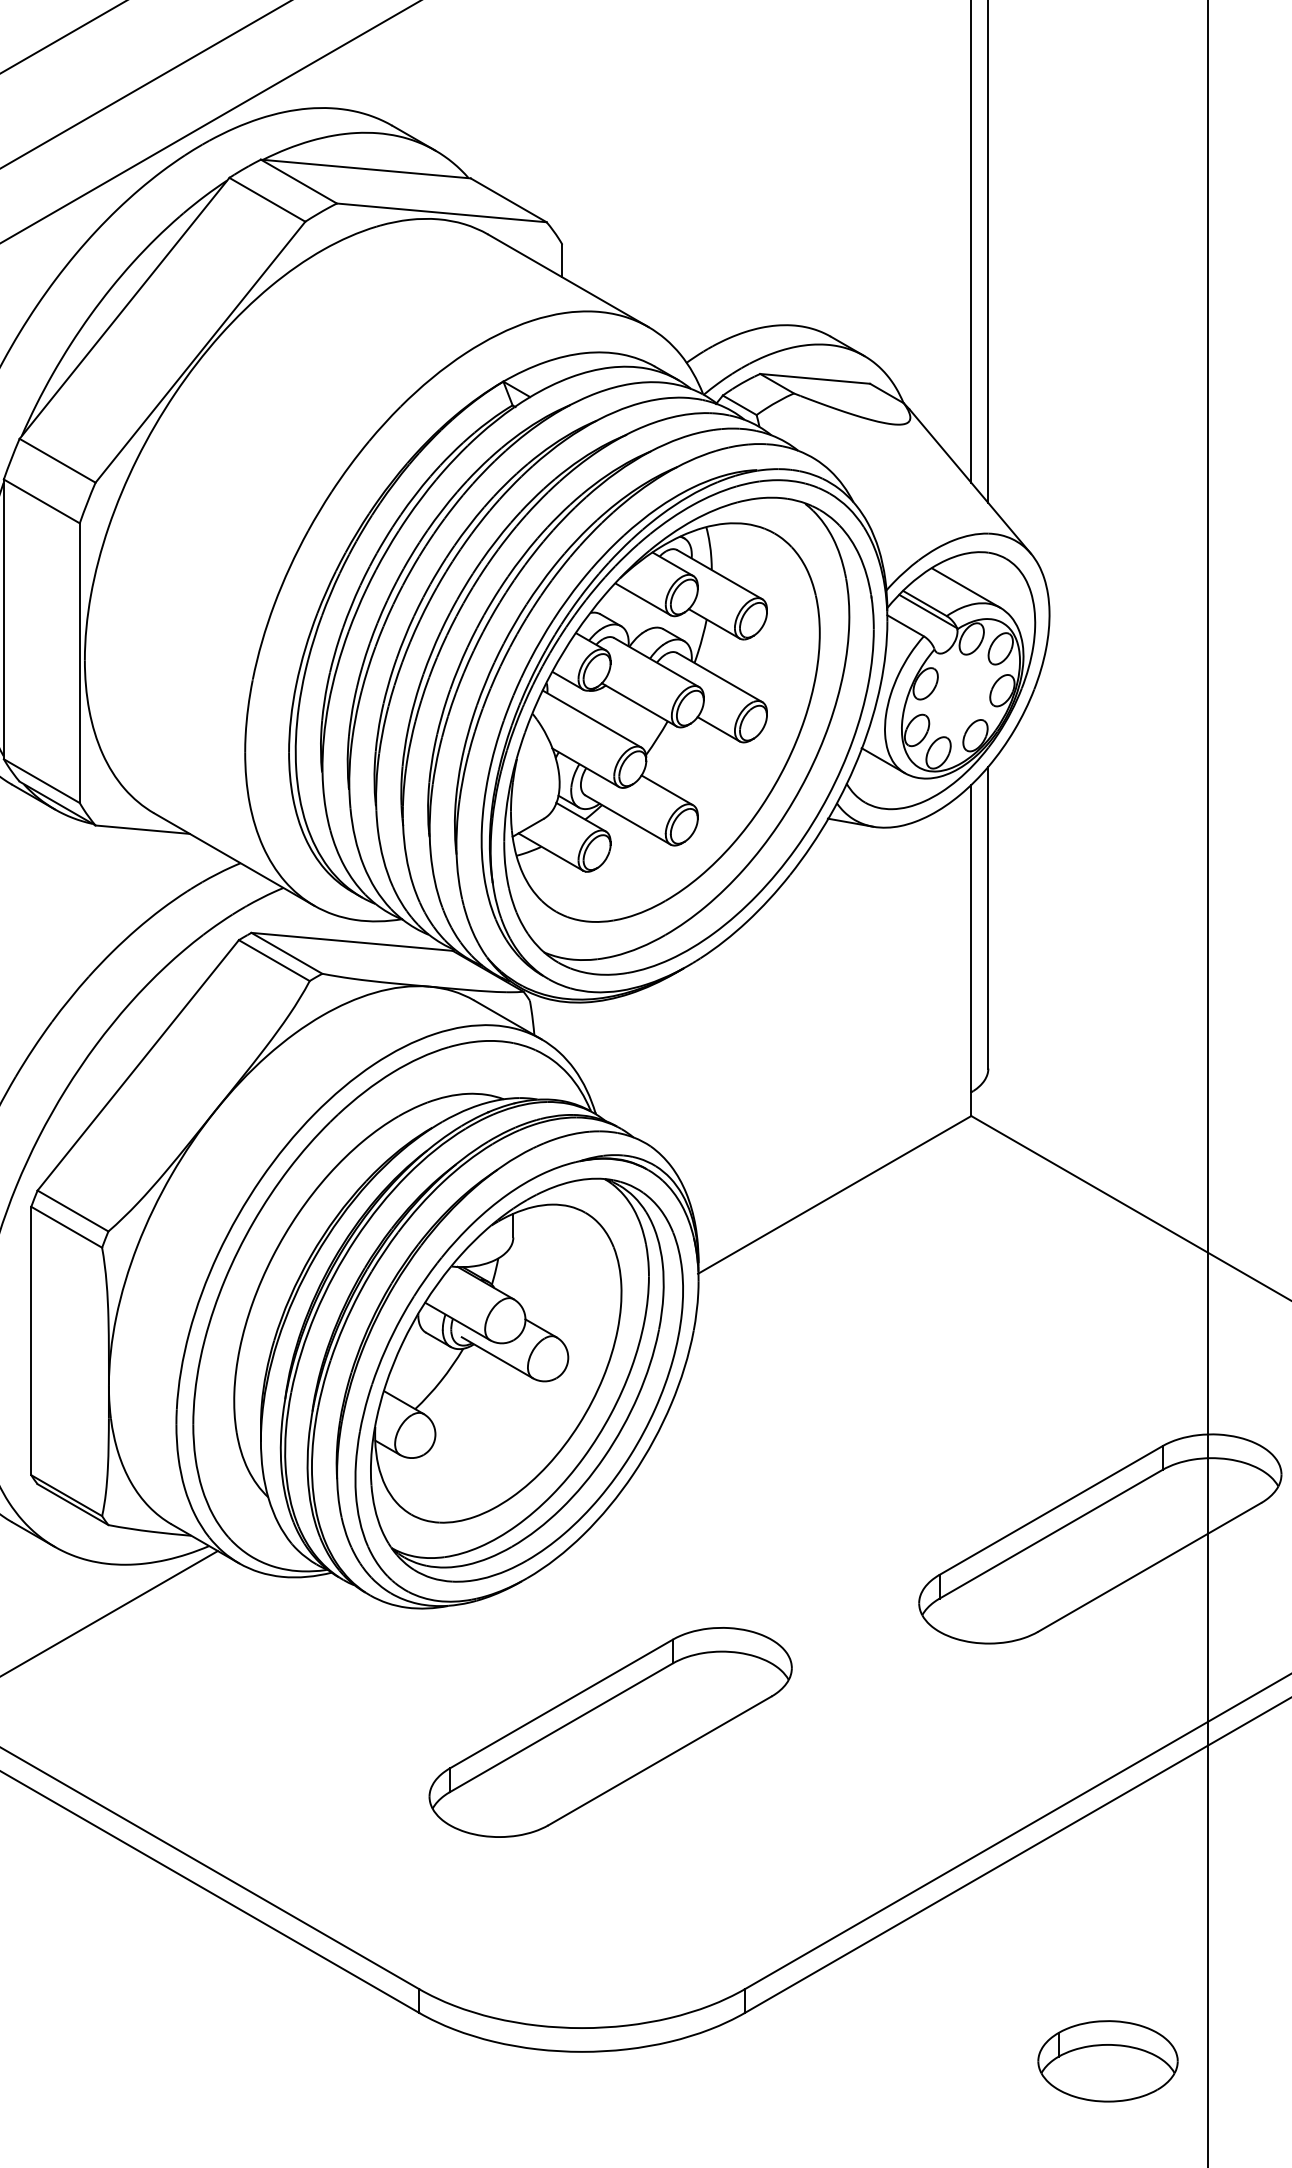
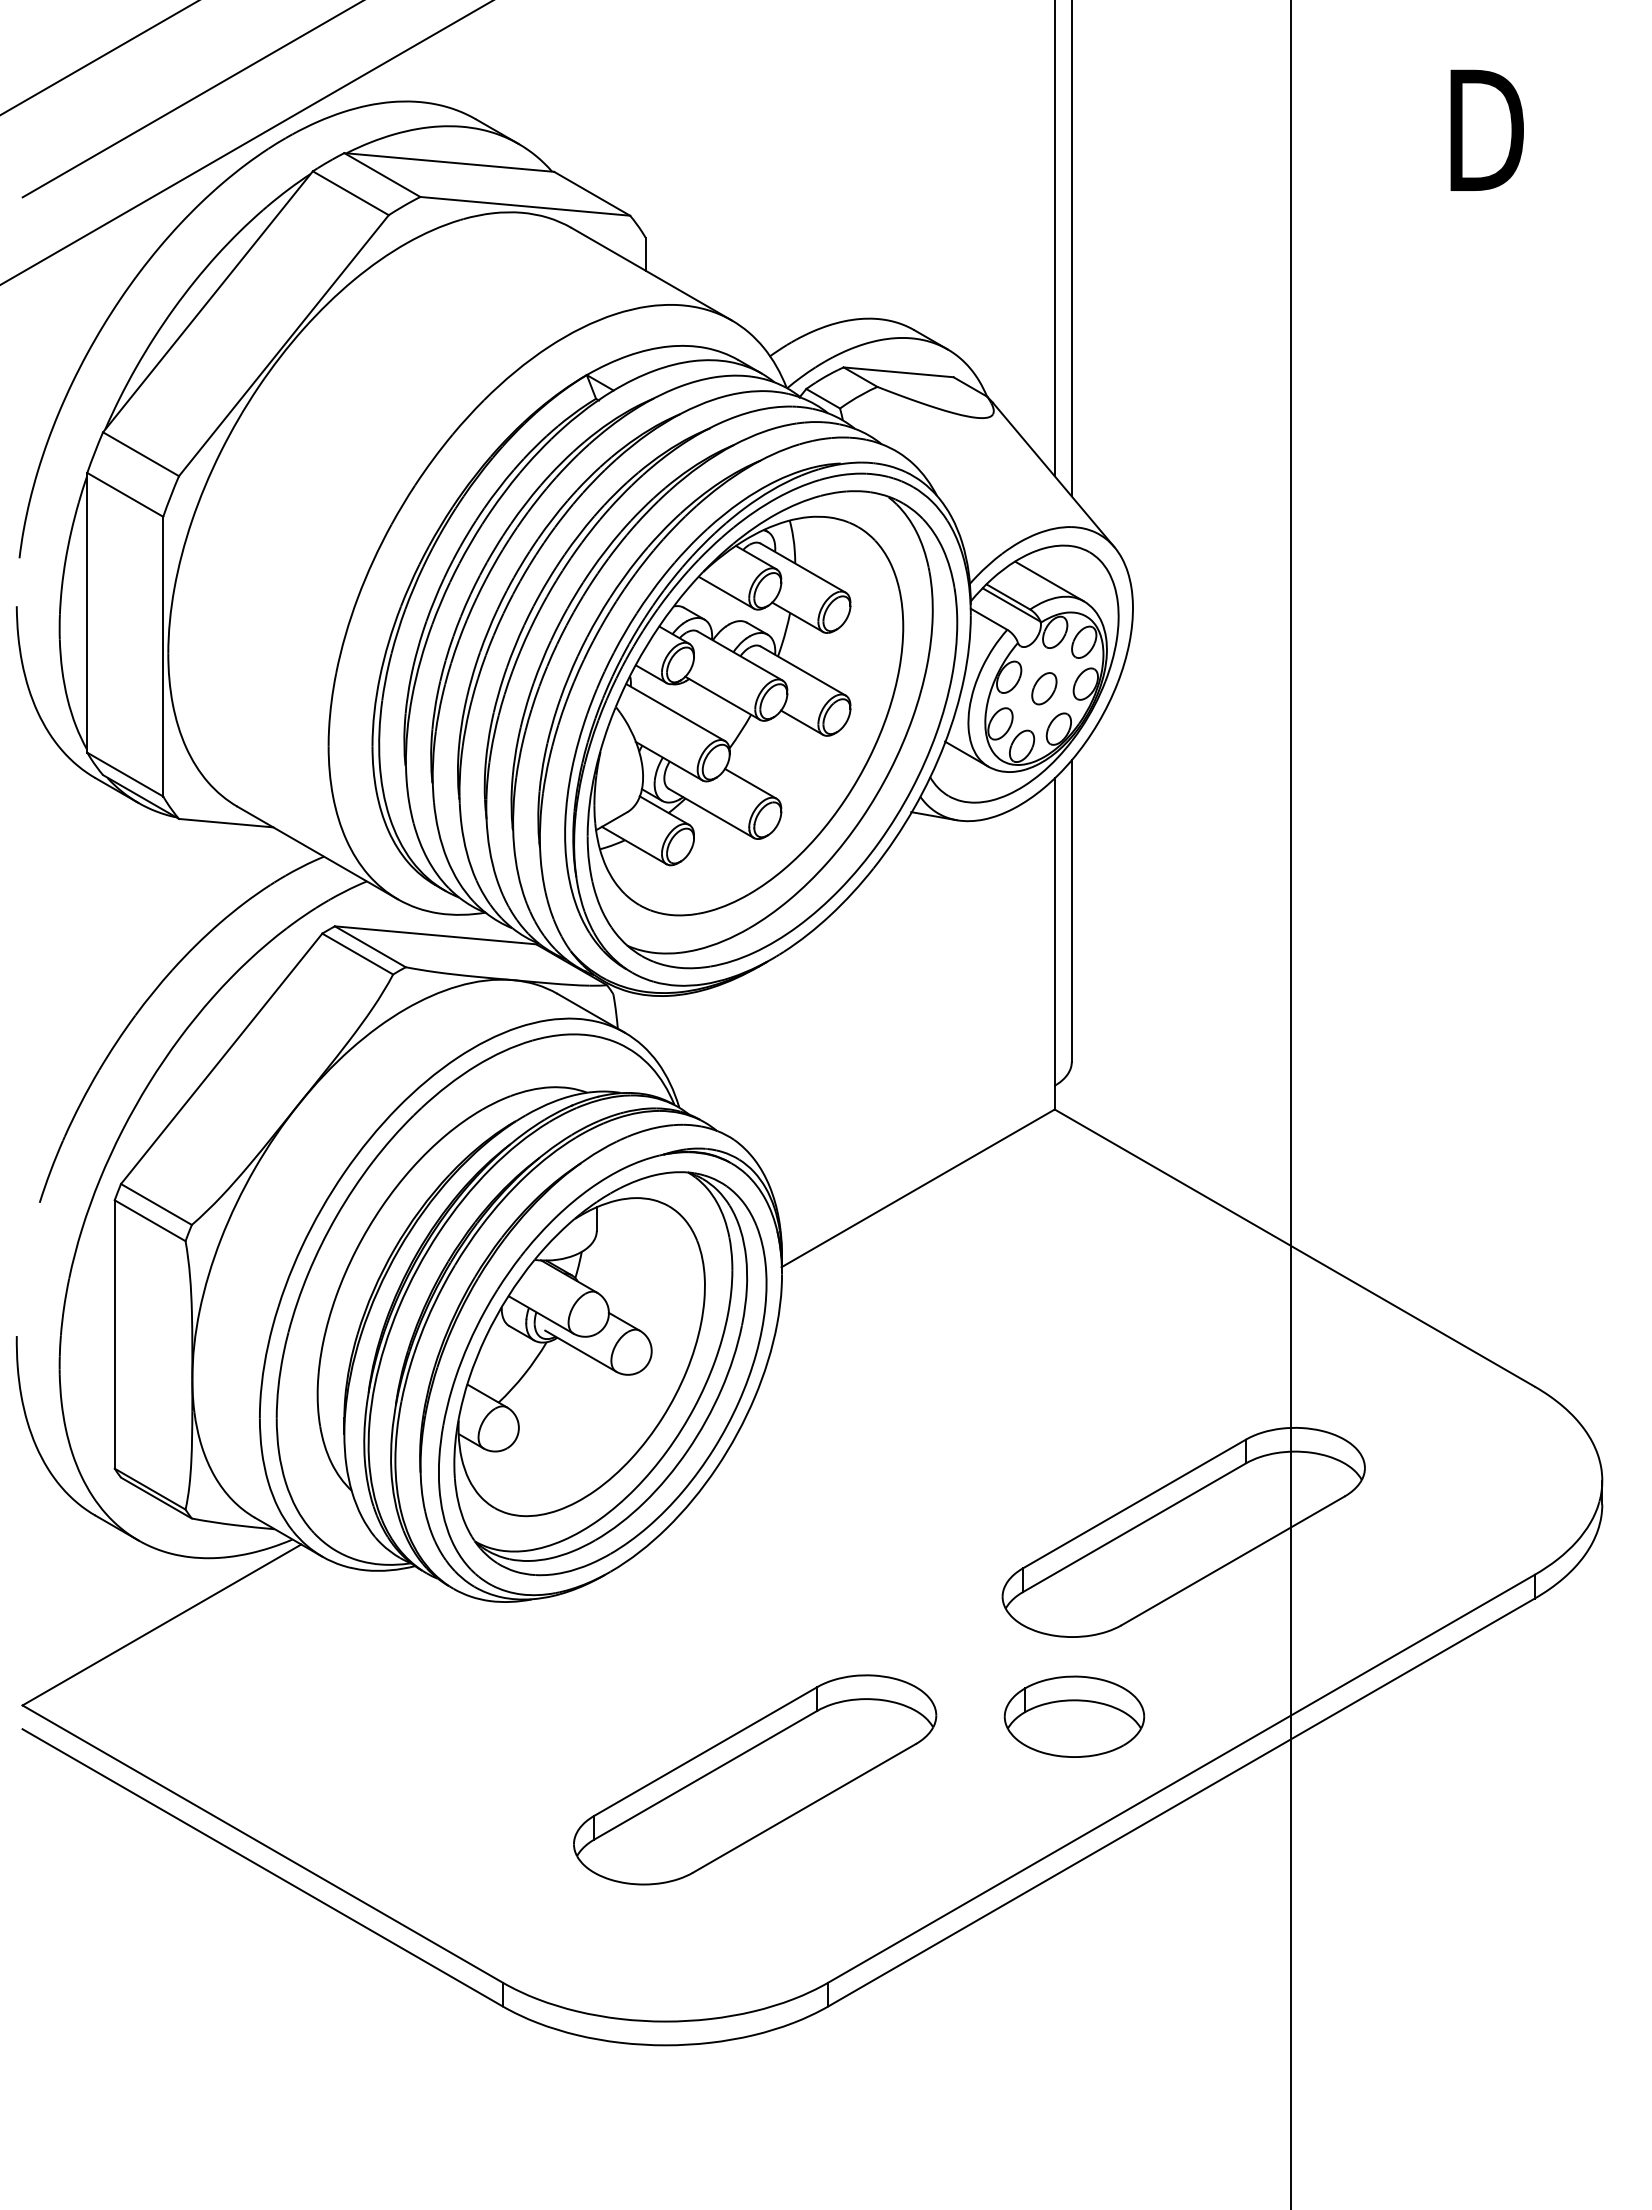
part: (961, 695) -> (1044, 688), added
part: (611, 1732) -> (755, 1779), moved
part: (1108, 2061) -> (1074, 1716), moved

